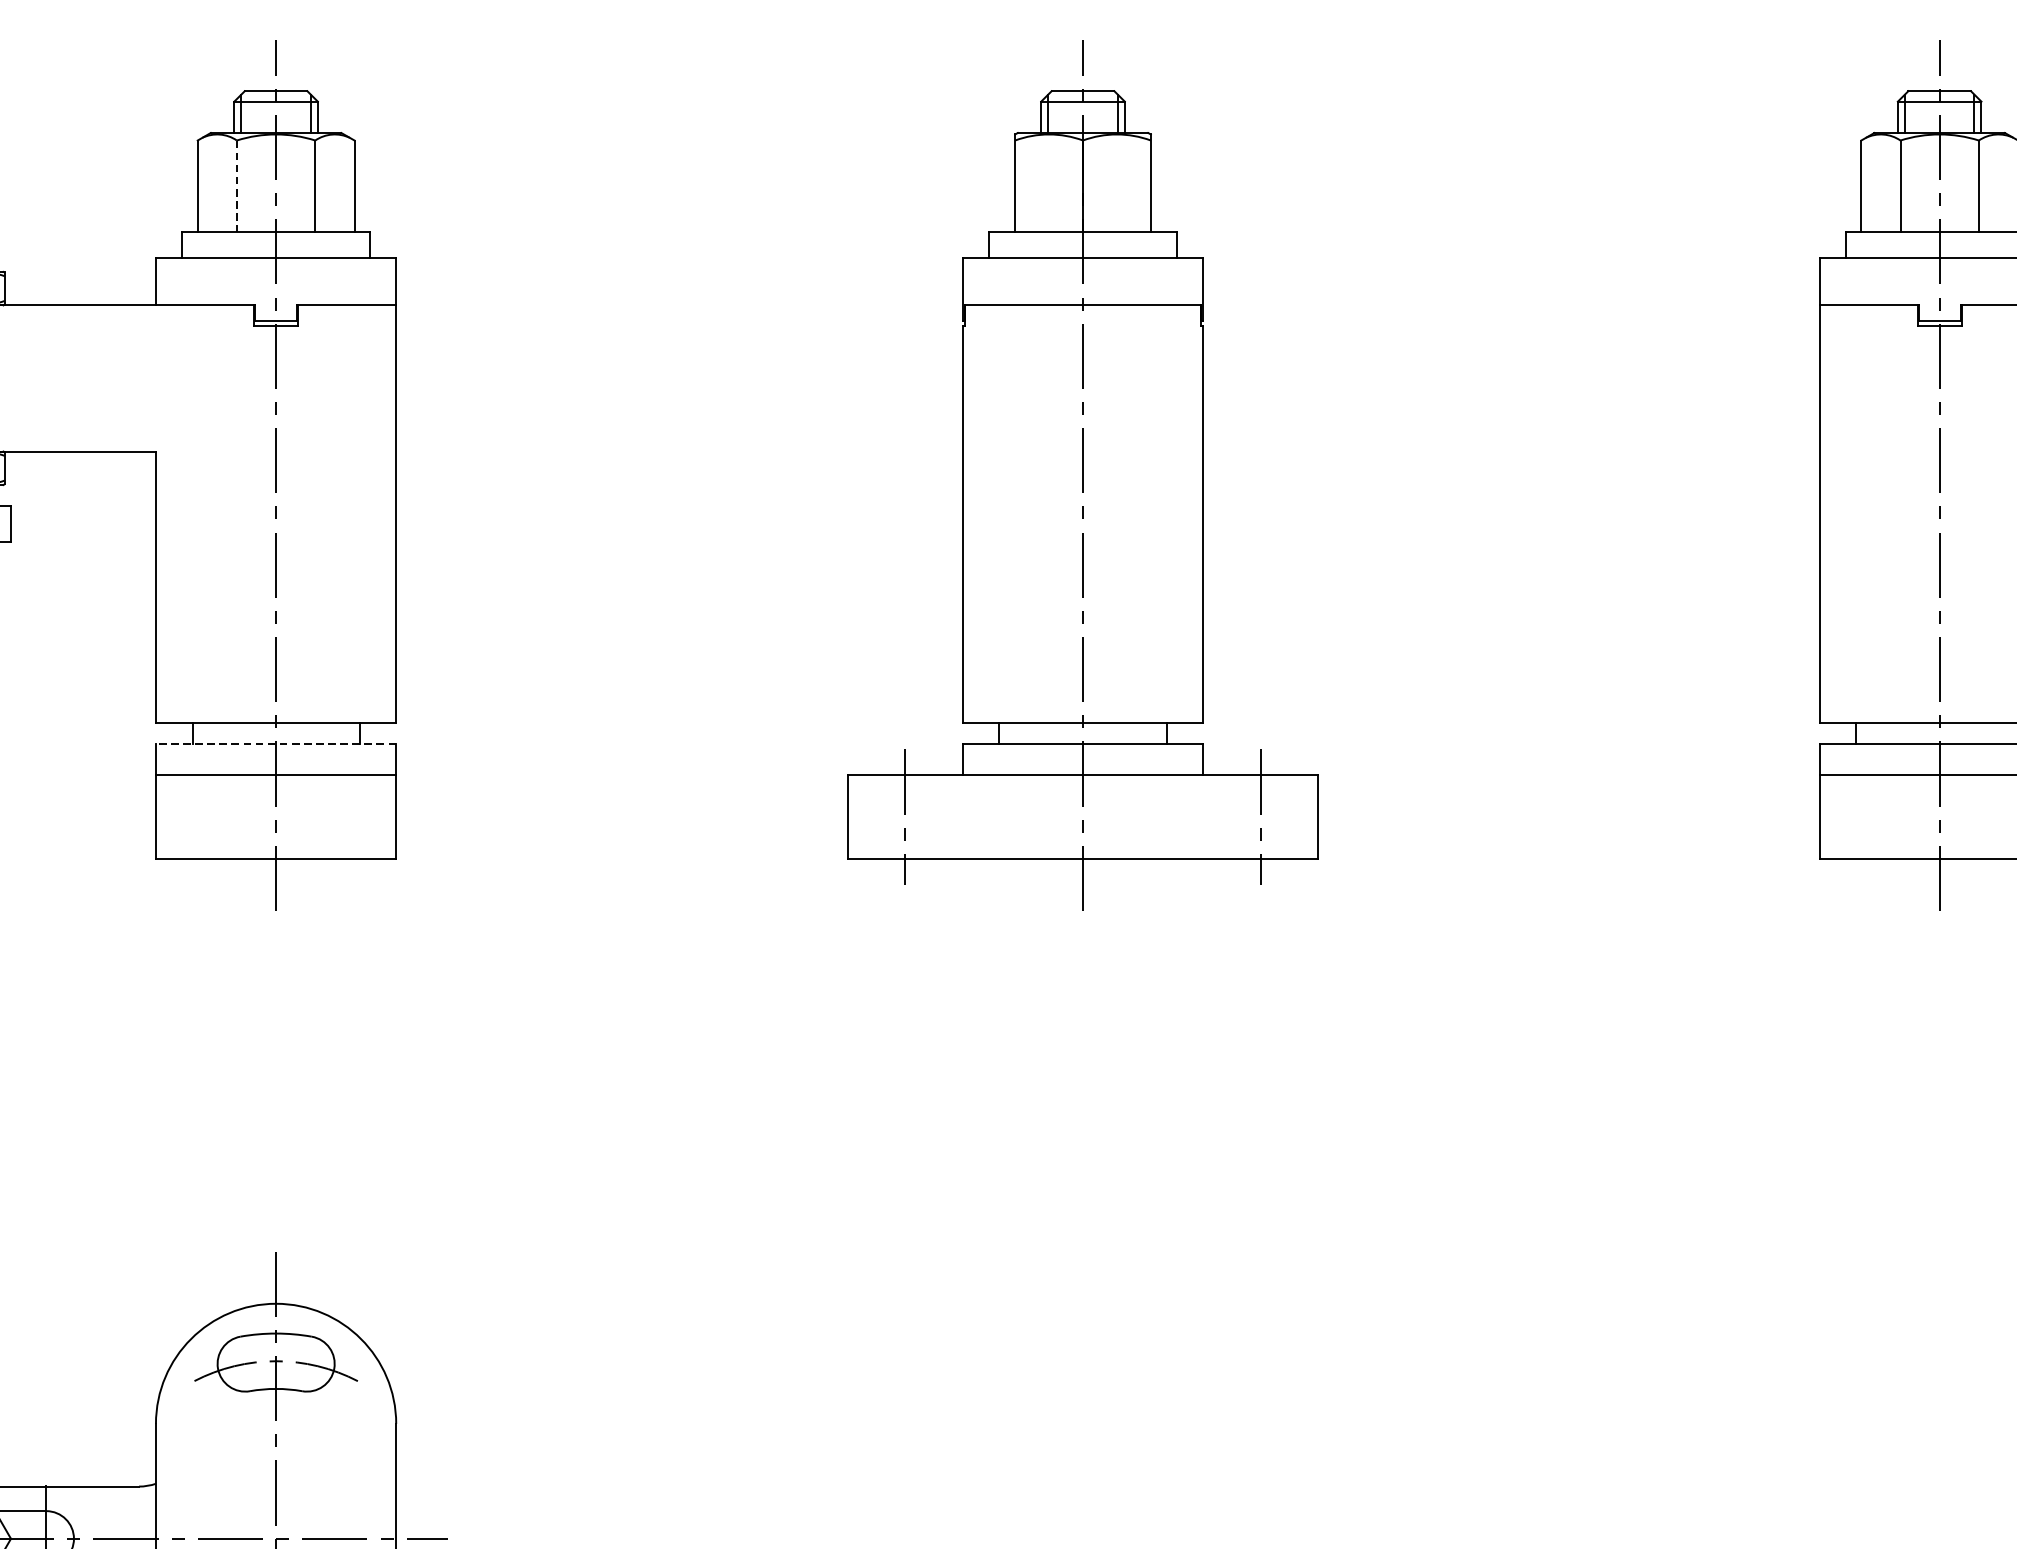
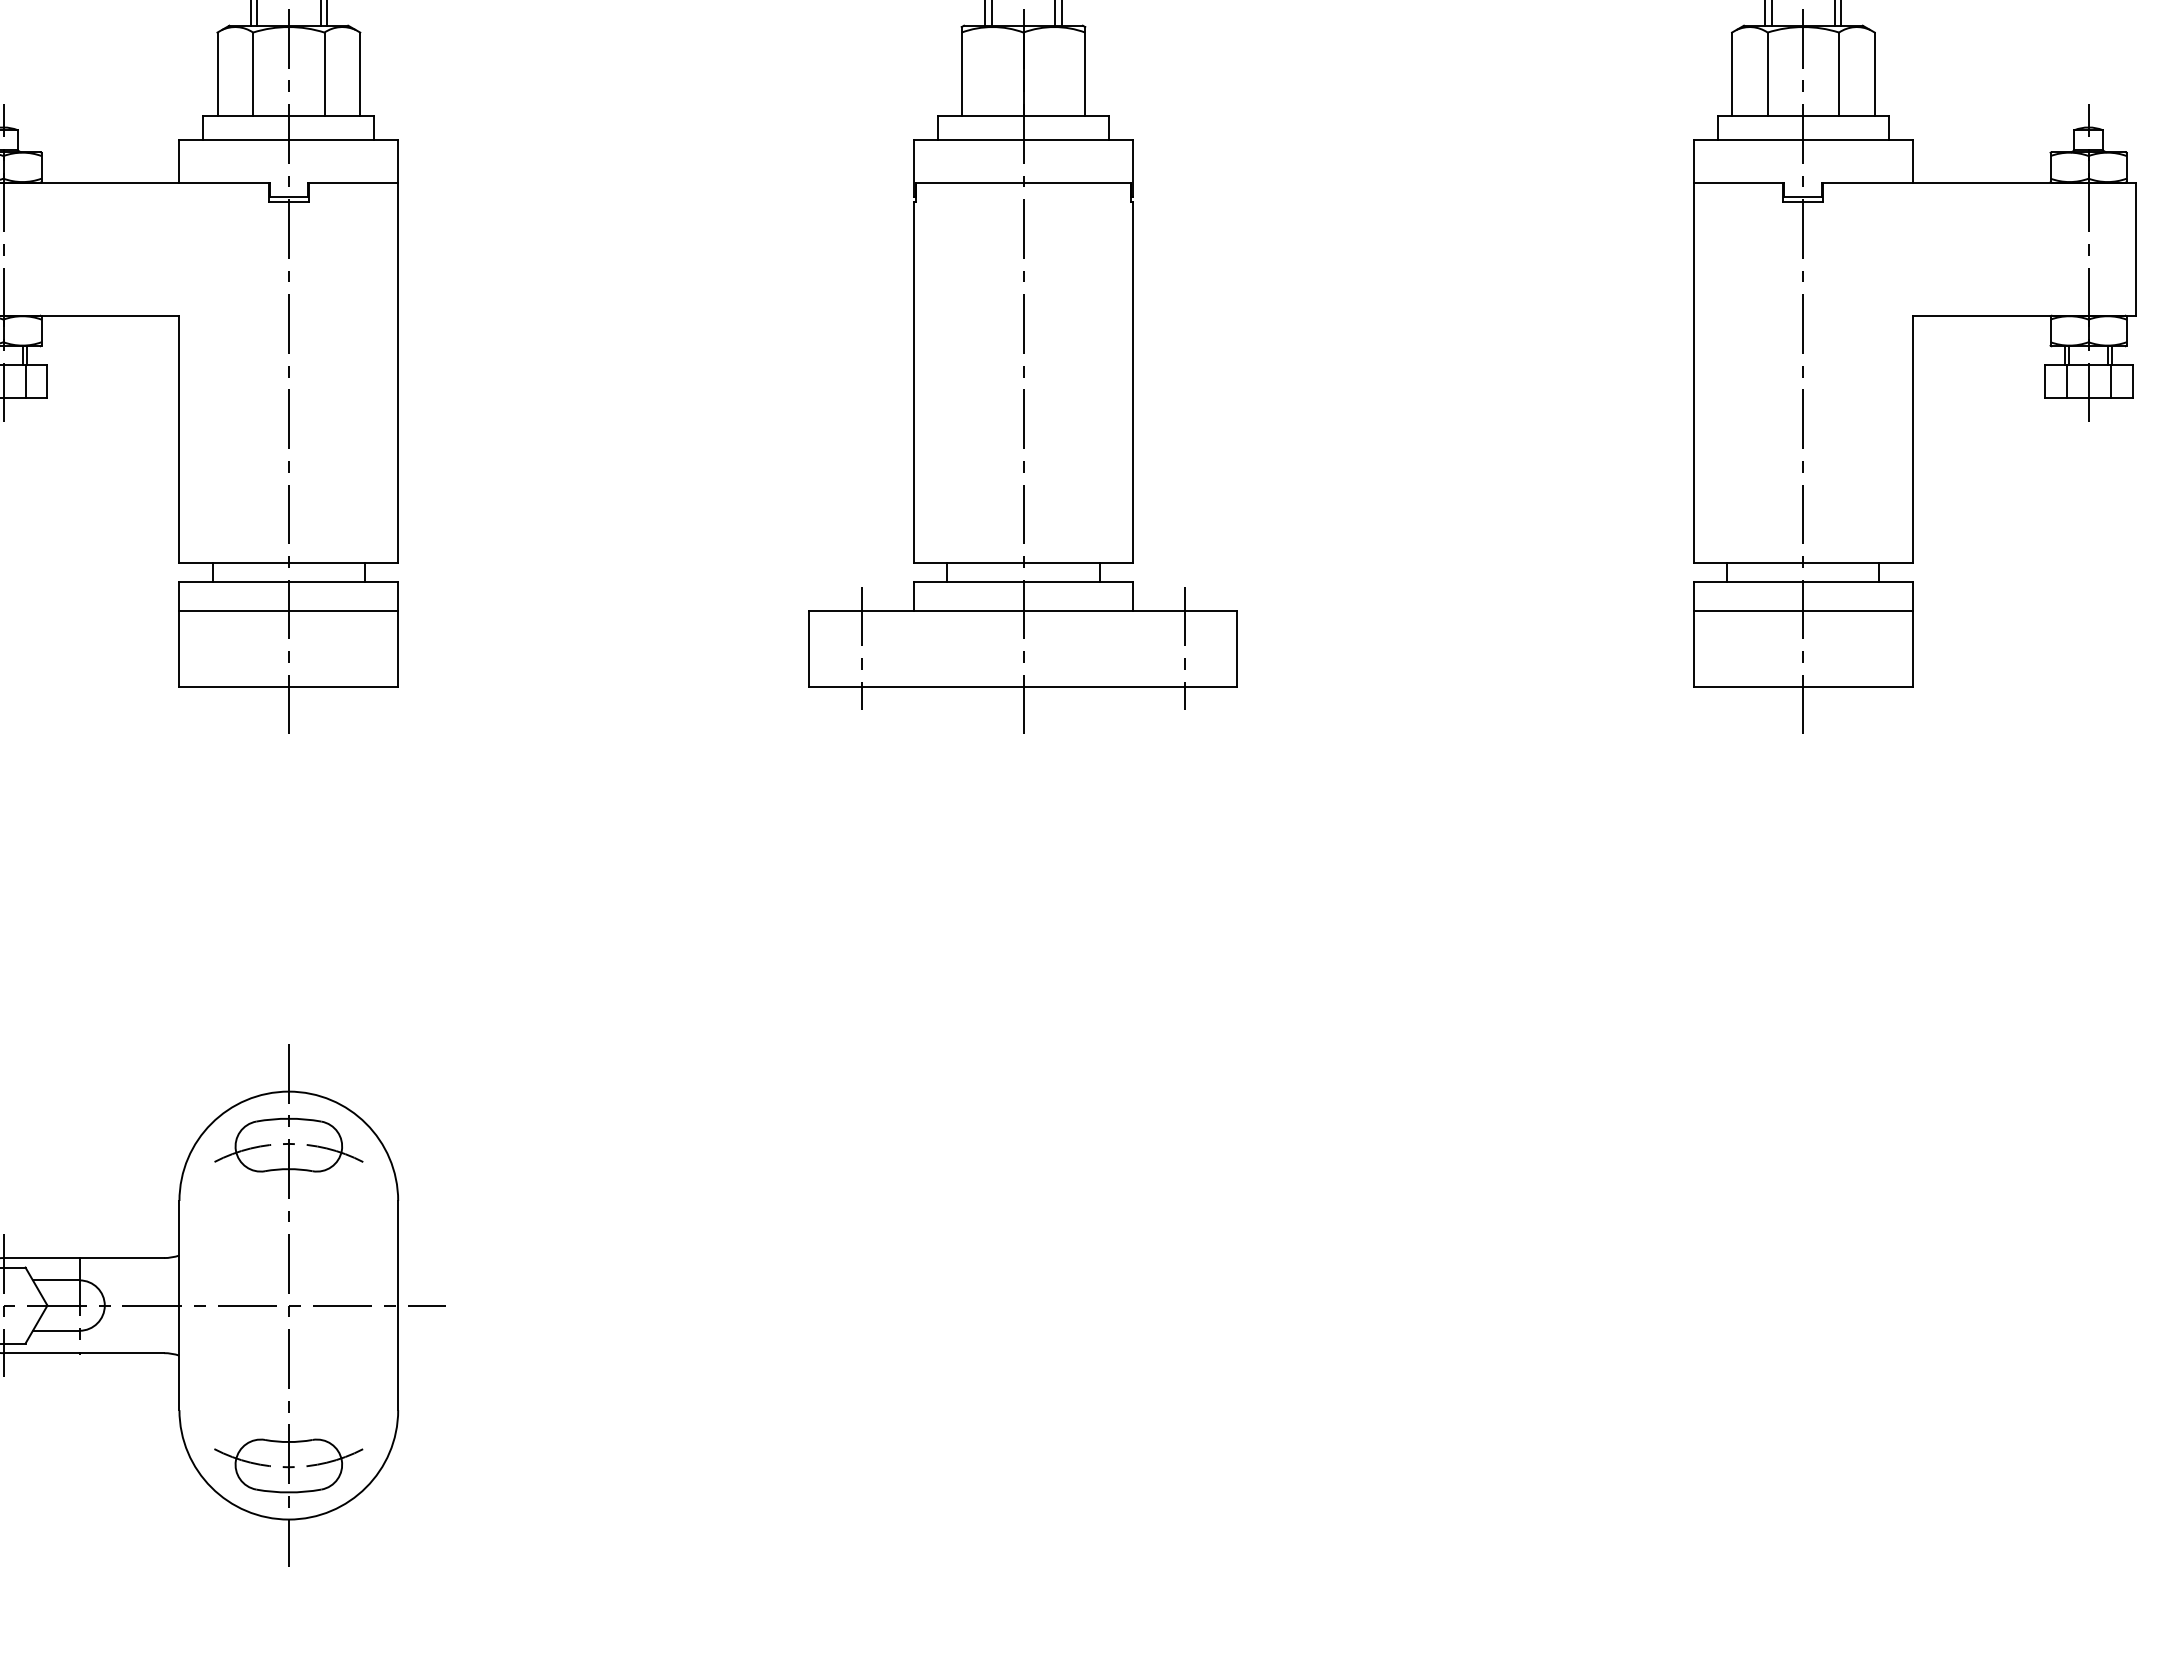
line: (237, 186) -> (253, 74), dashed -> solid
line: (275, 744) -> (288, 582), dashed -> solid

